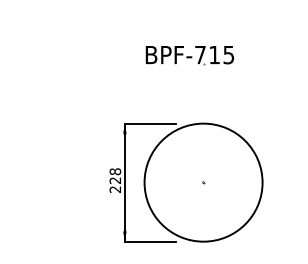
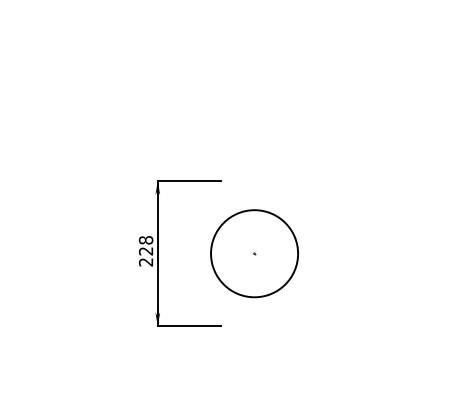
part: (189, 54) -> (237, 96), removed
circle: (203, 182) -> (254, 253), size x0.6

